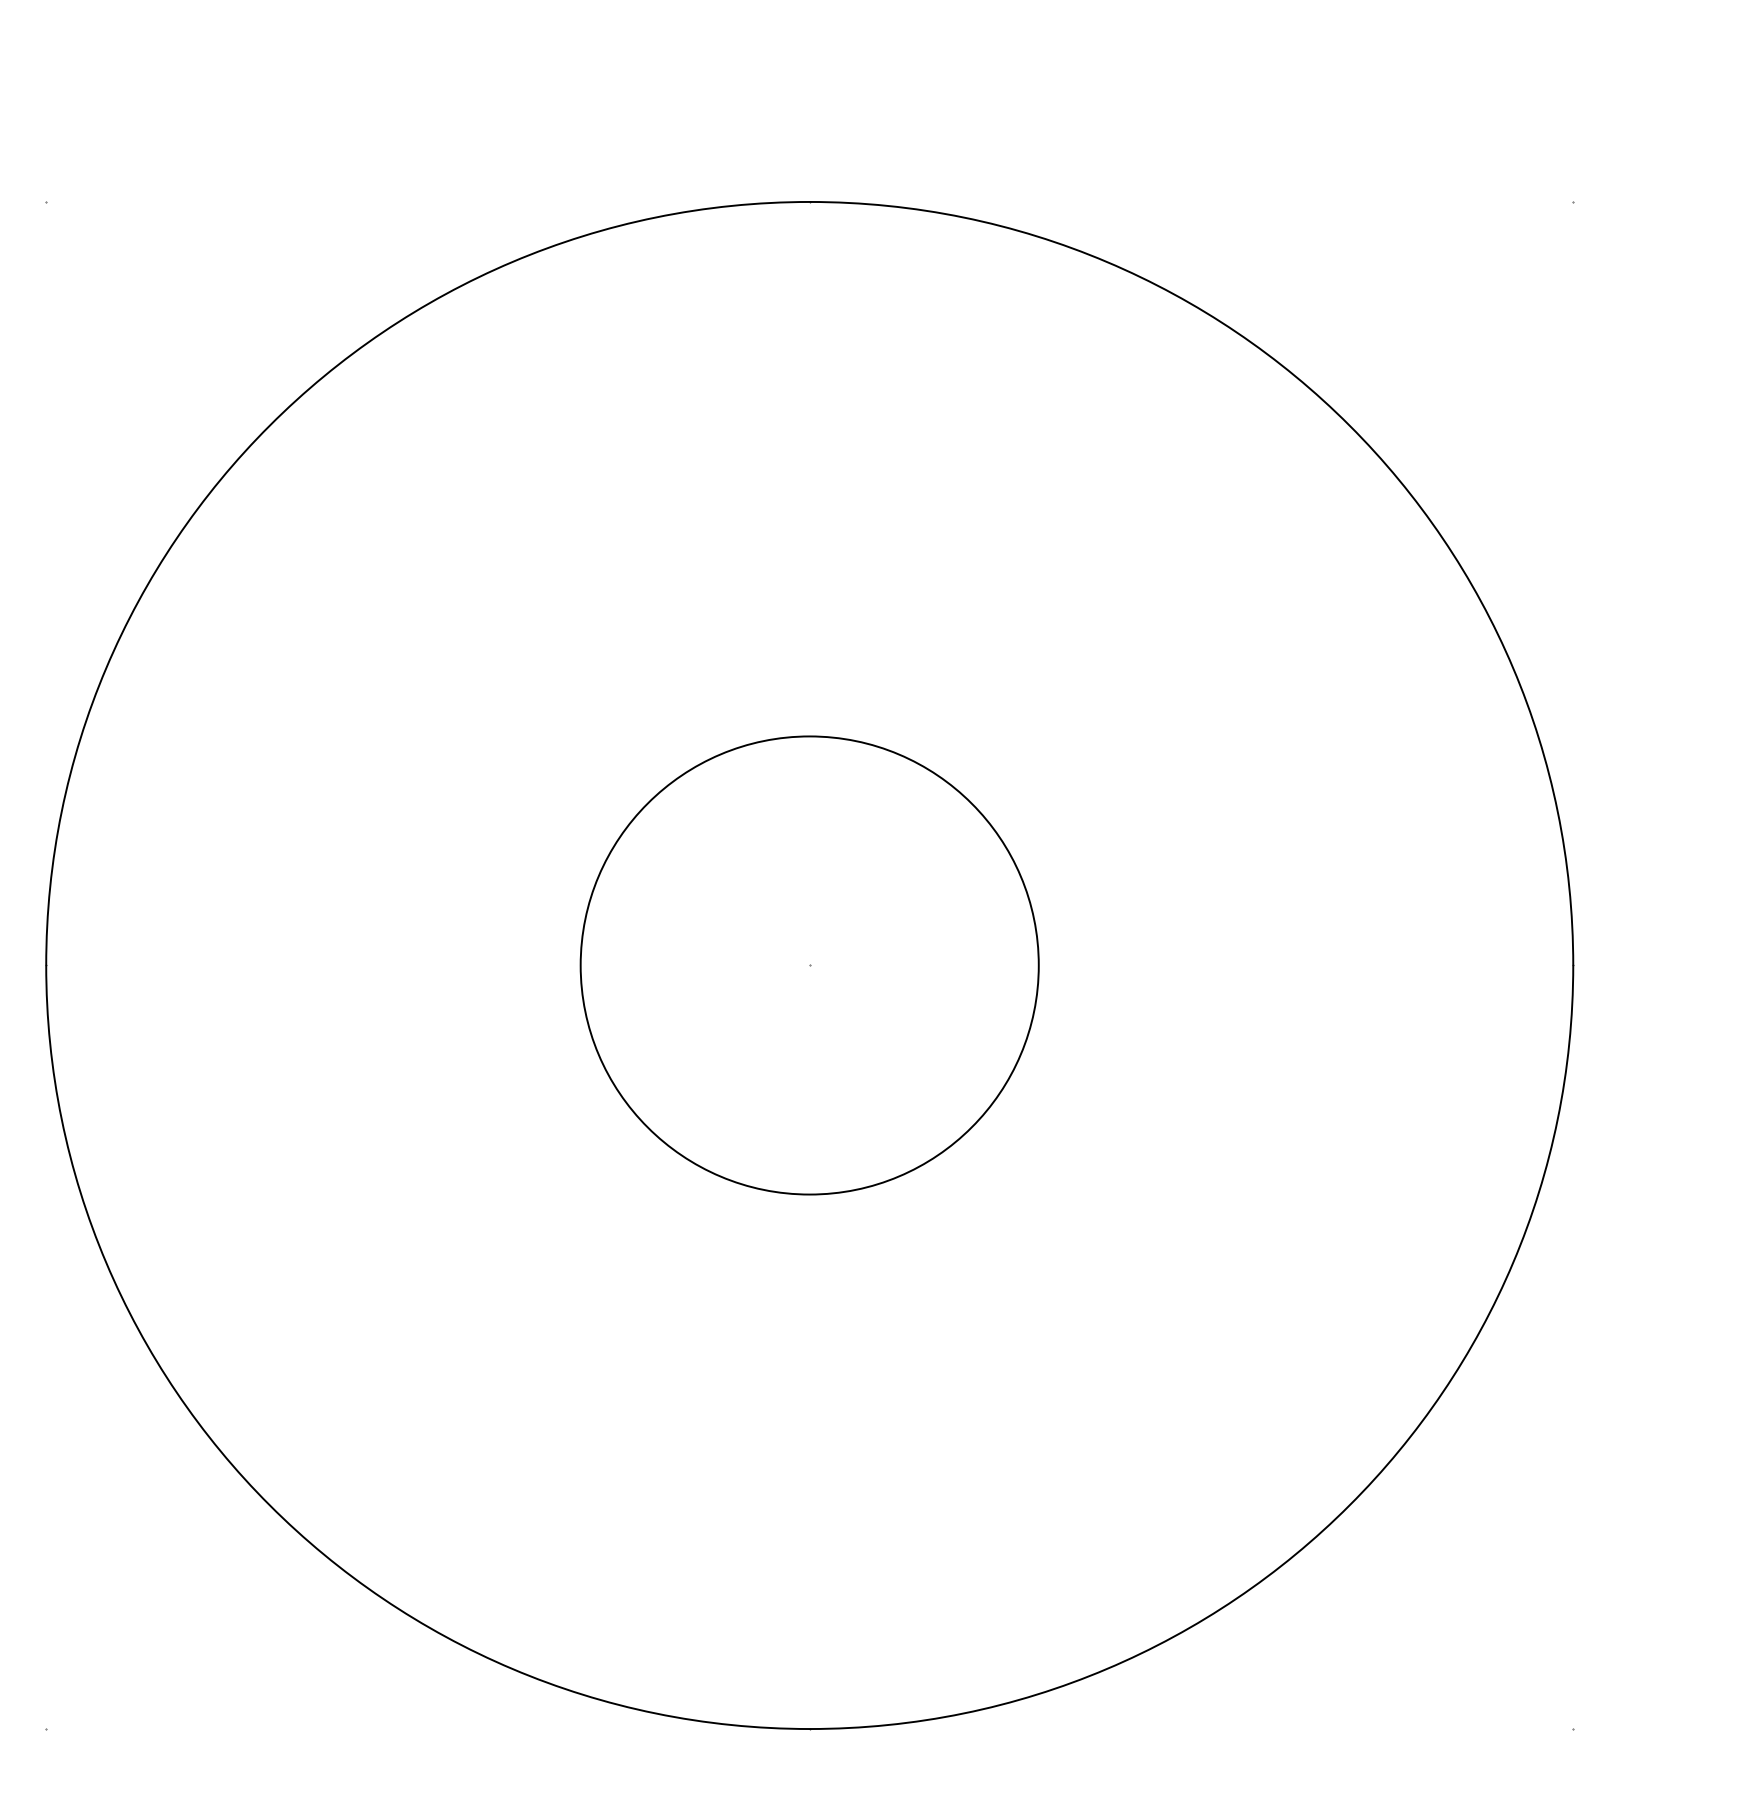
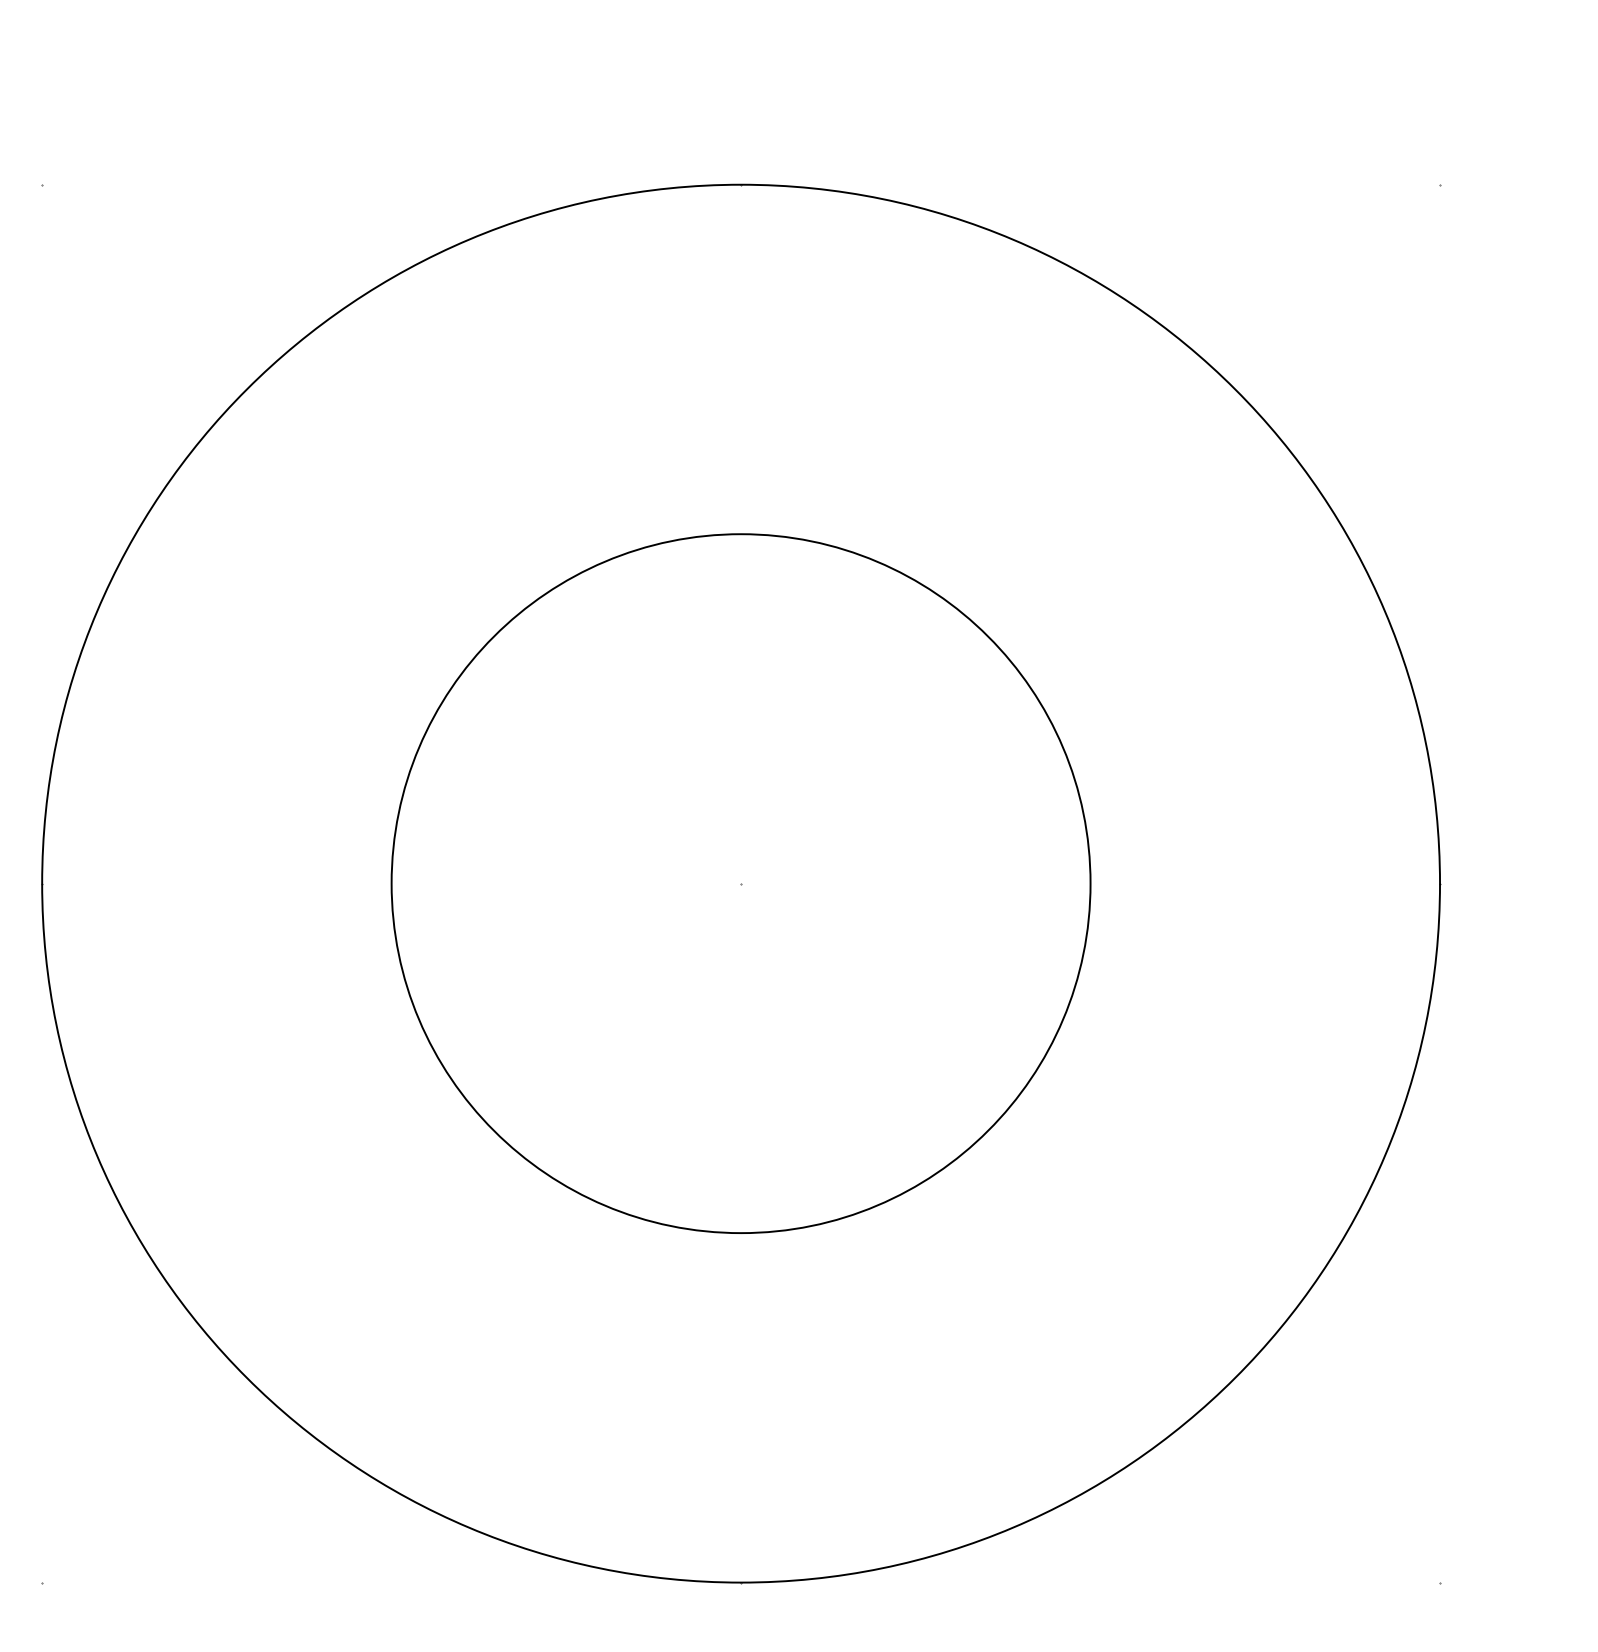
circle: (809, 965) -> (740, 883), size x1.67

